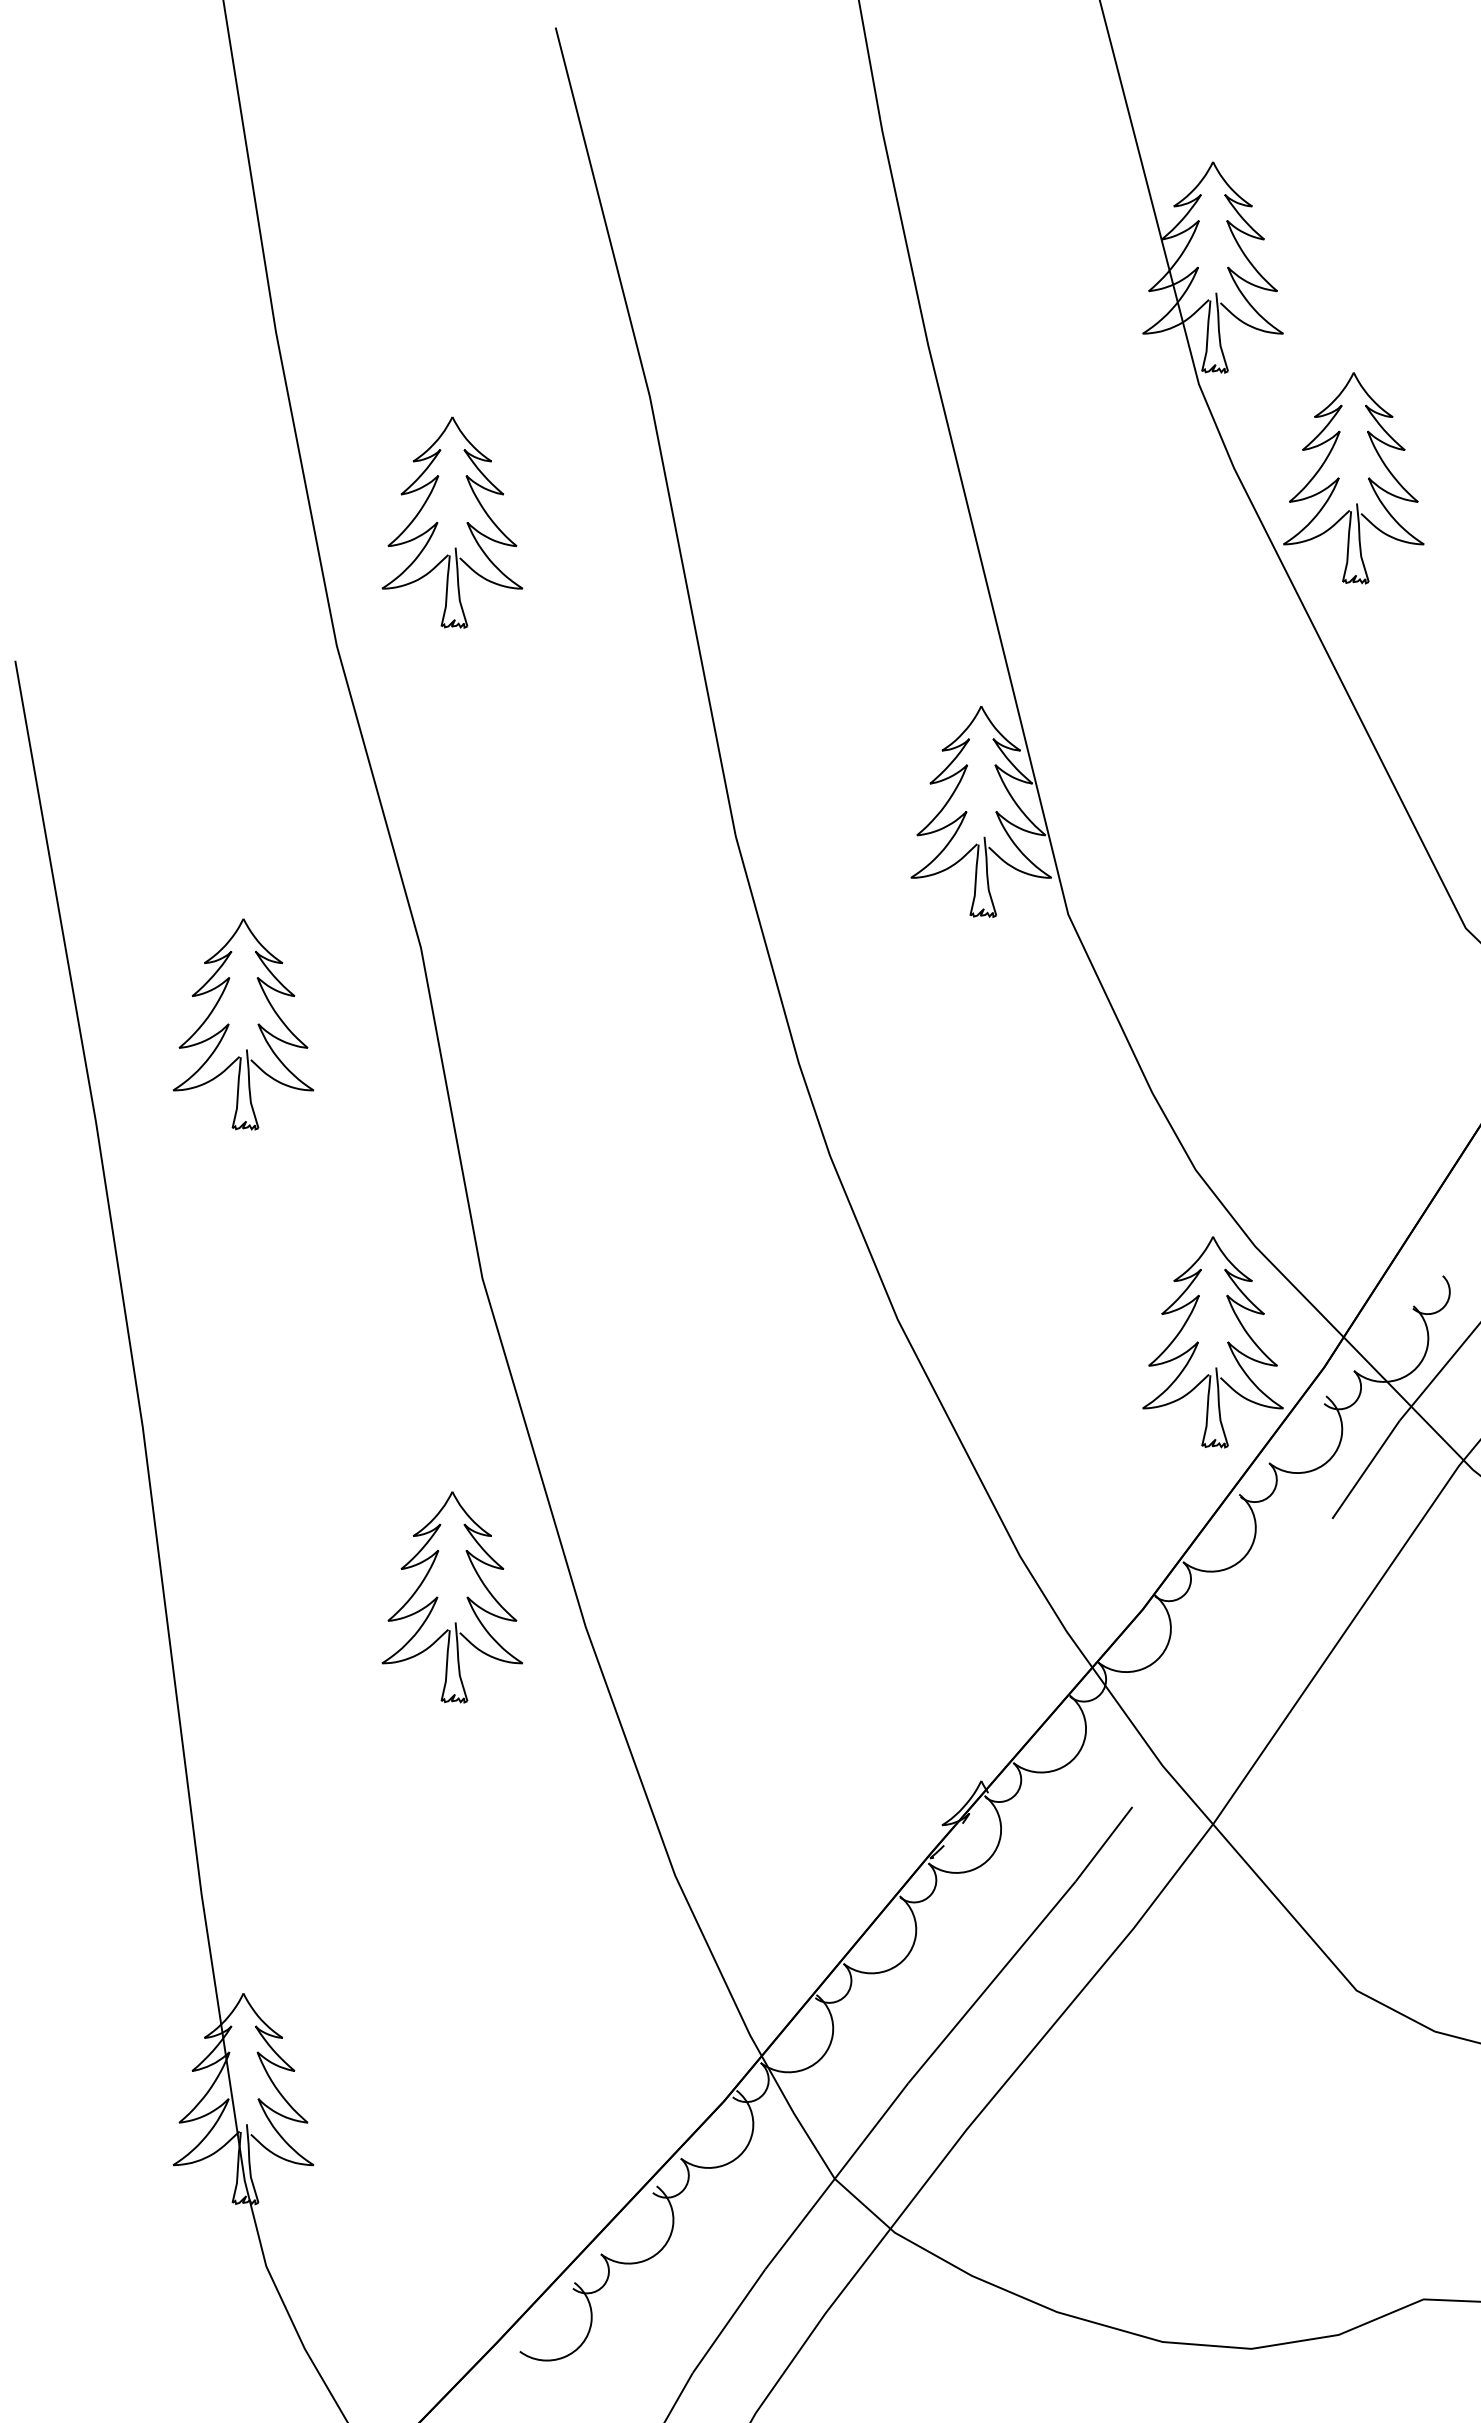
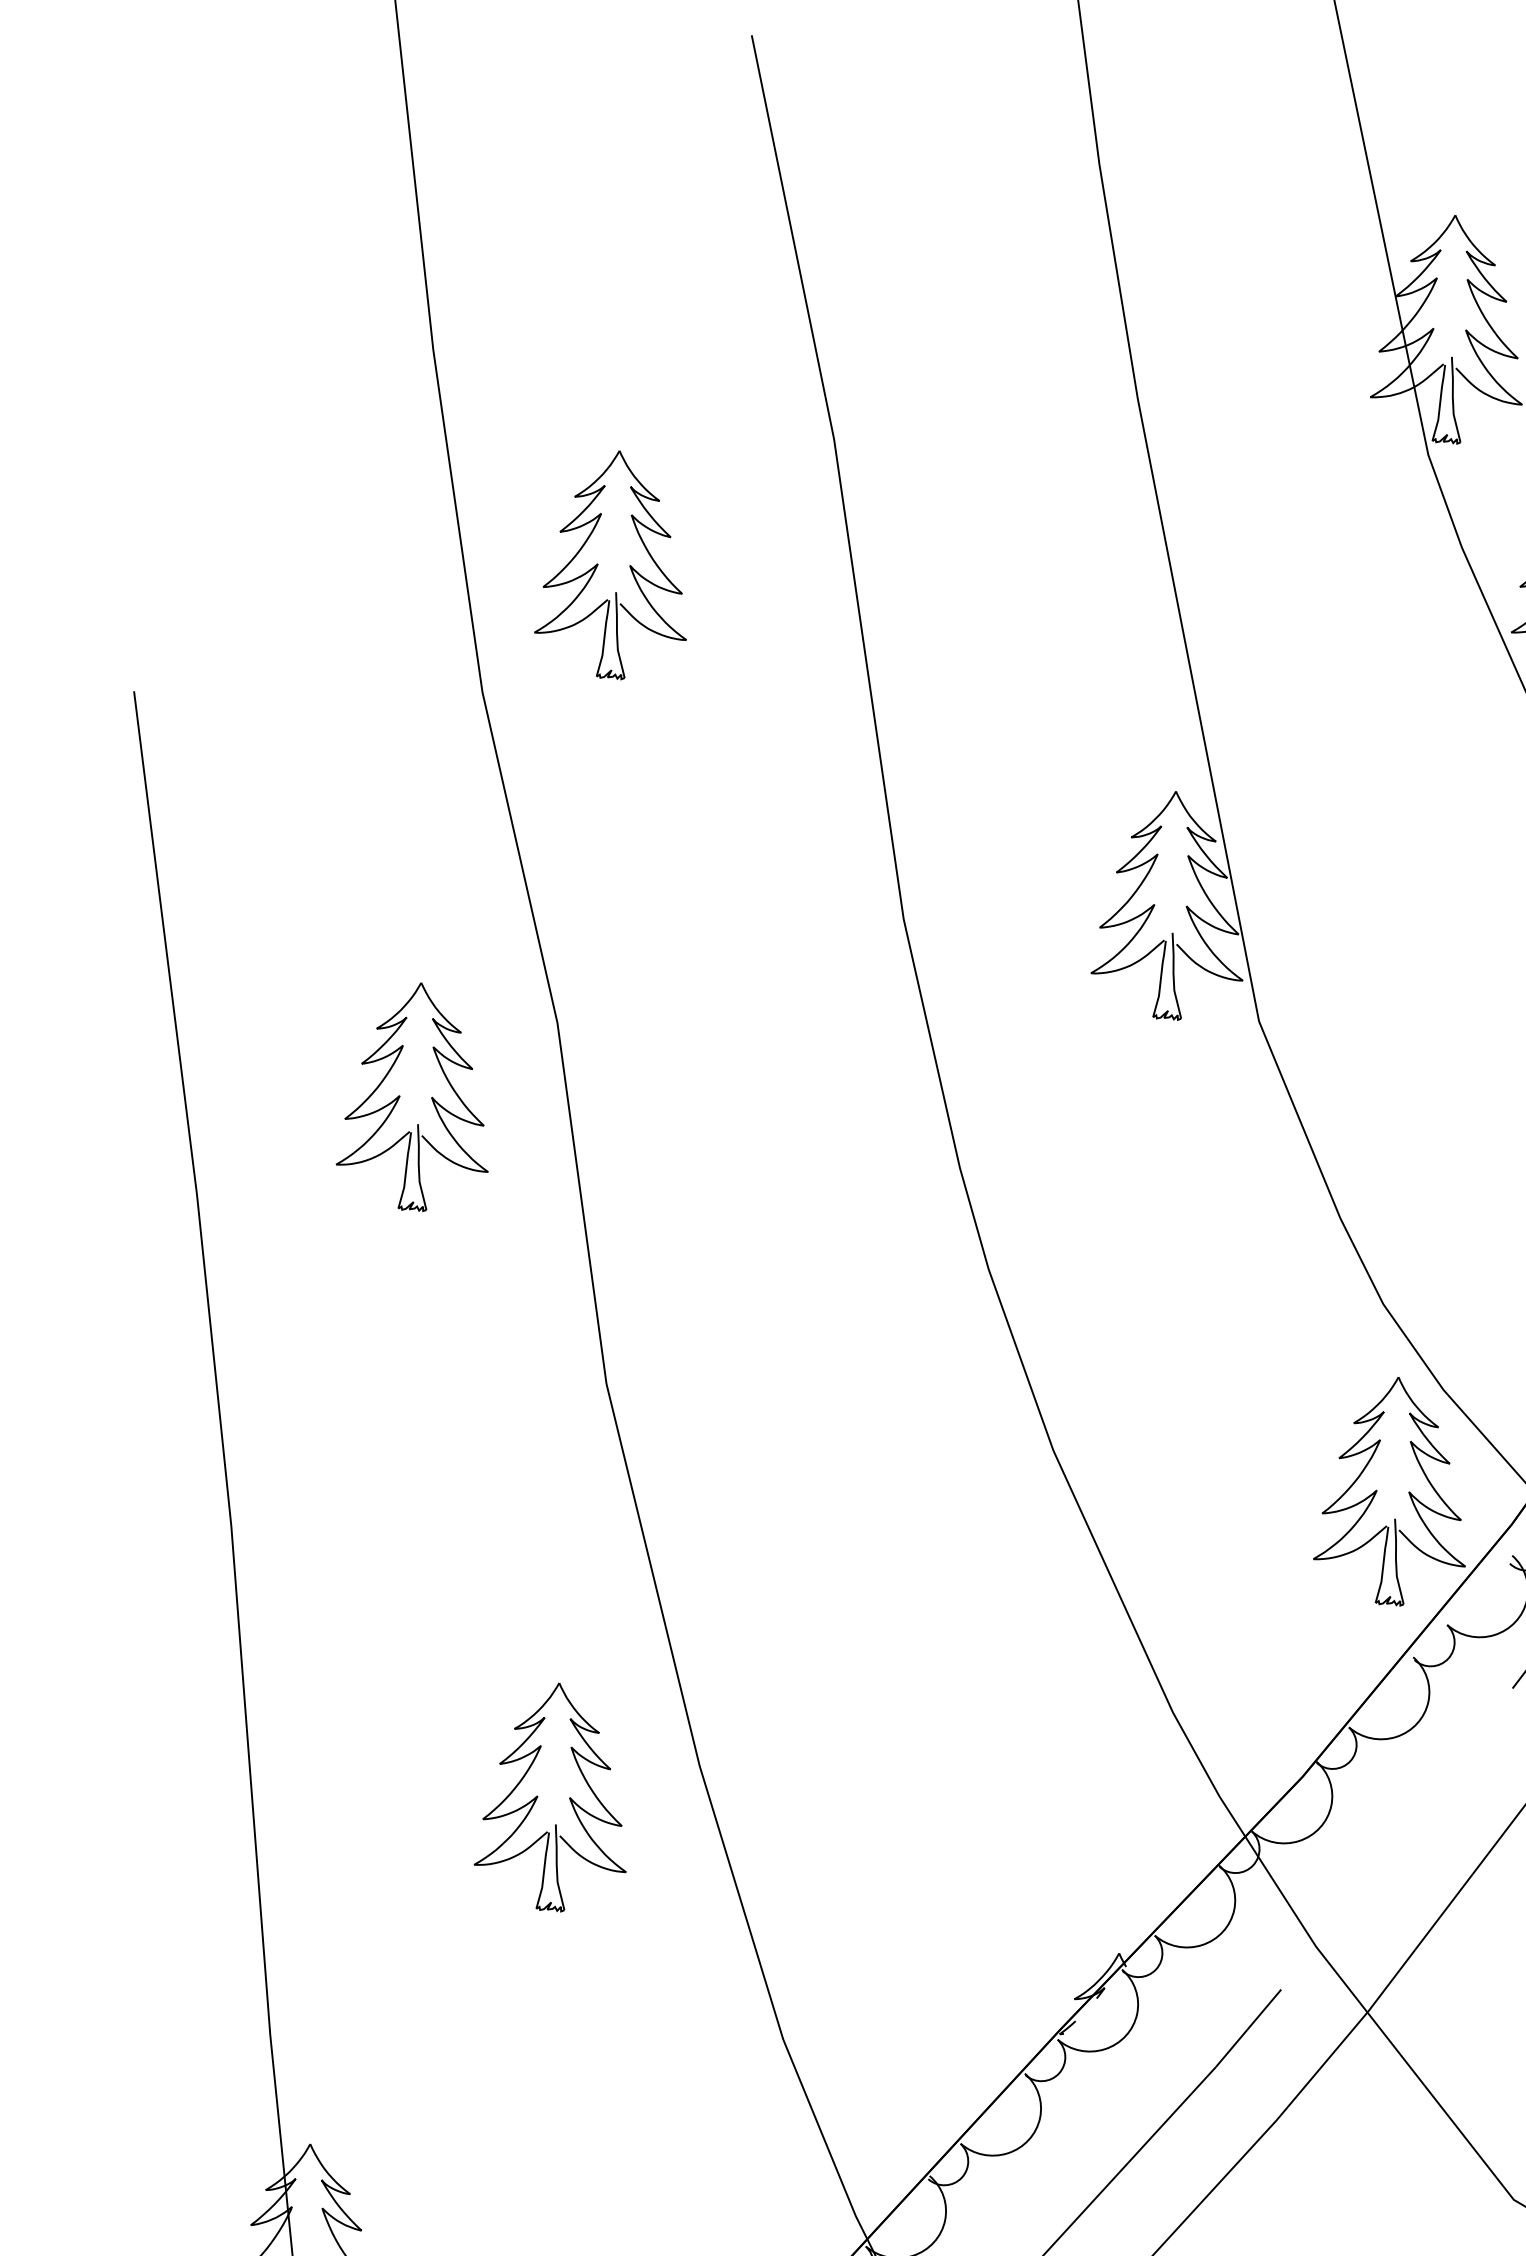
part: (229, 1024) -> (400, 1096), moved
part: (438, 1597) -> (538, 1796), moved

